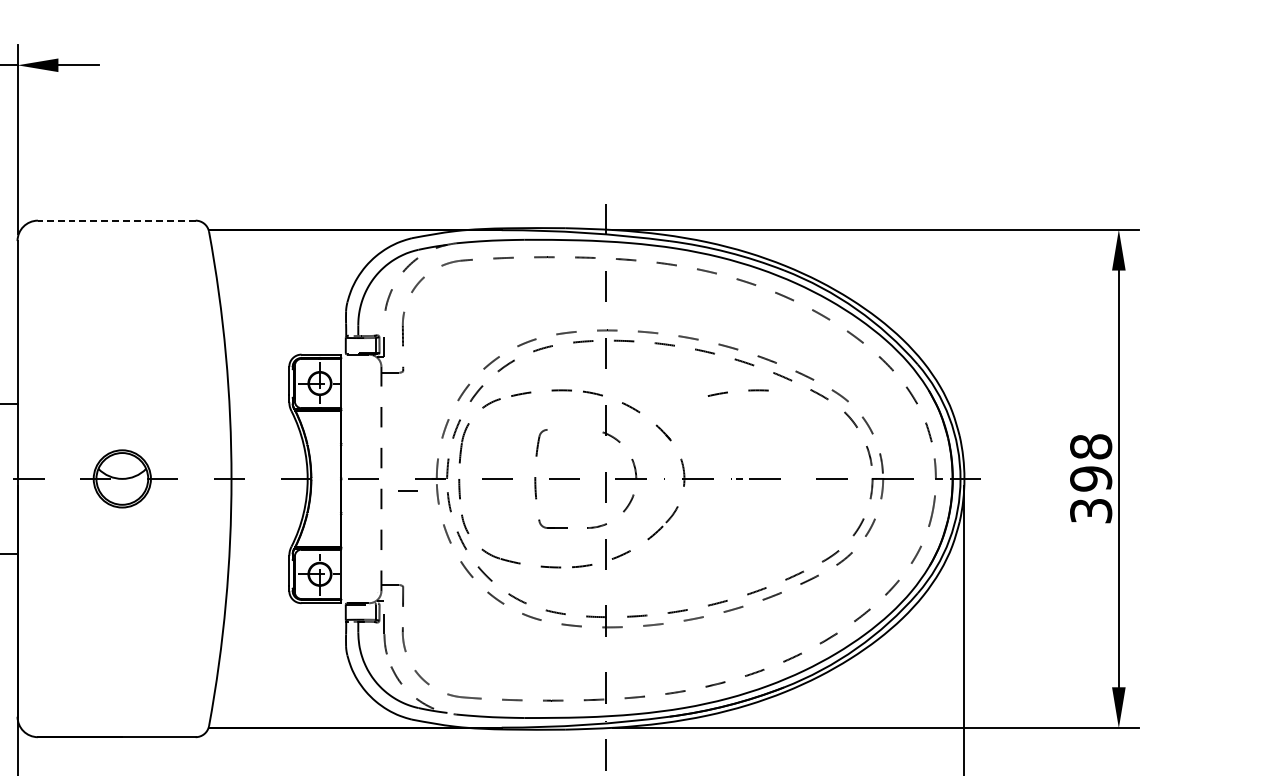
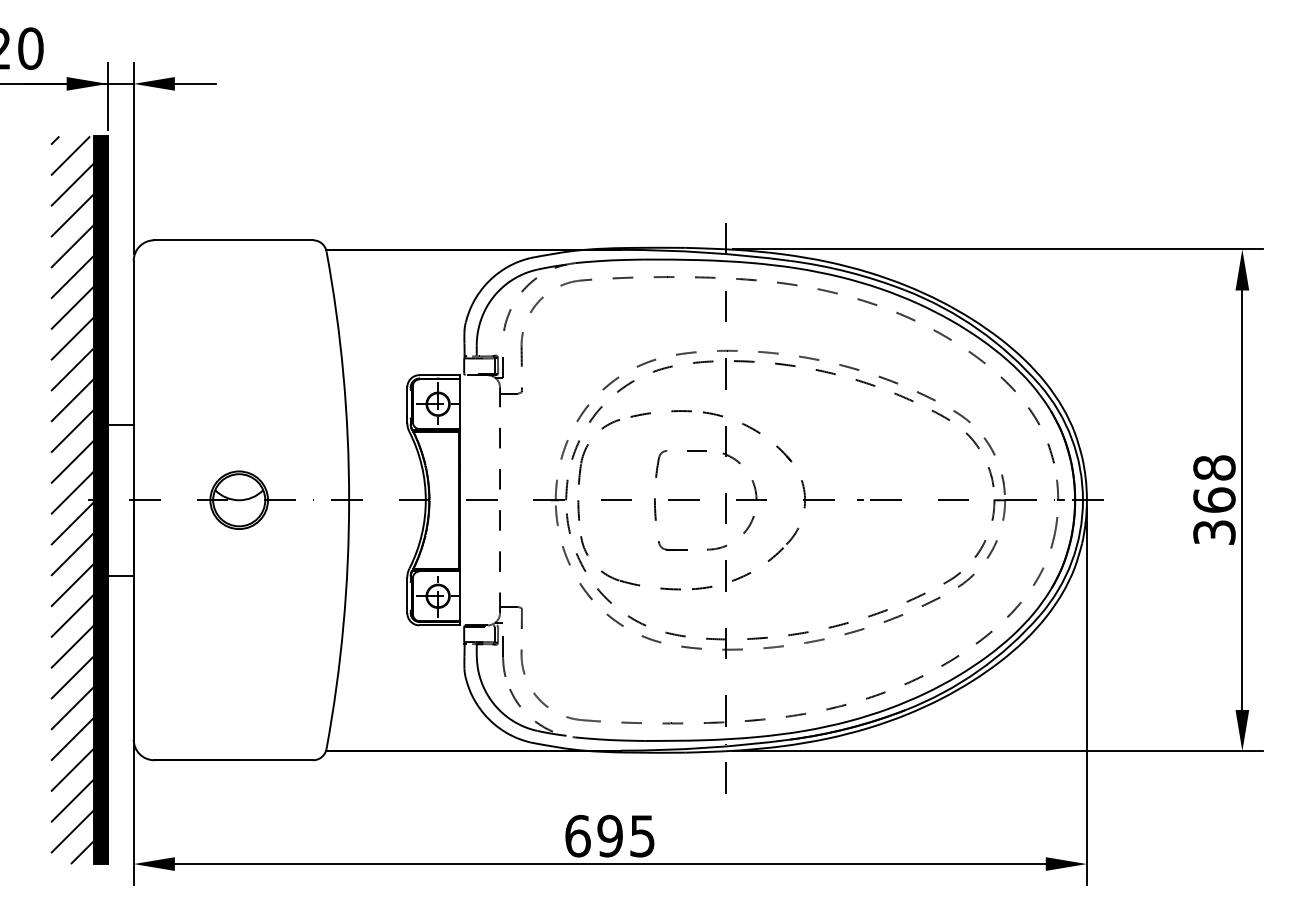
line: (116, 220) -> (233, 240), dashed -> solid
arc: (727, 392) -> (848, 413), removed
text: (1091, 479) -> (1214, 500), 398 -> 368
line: (407, 491) -> (696, 450), moved

